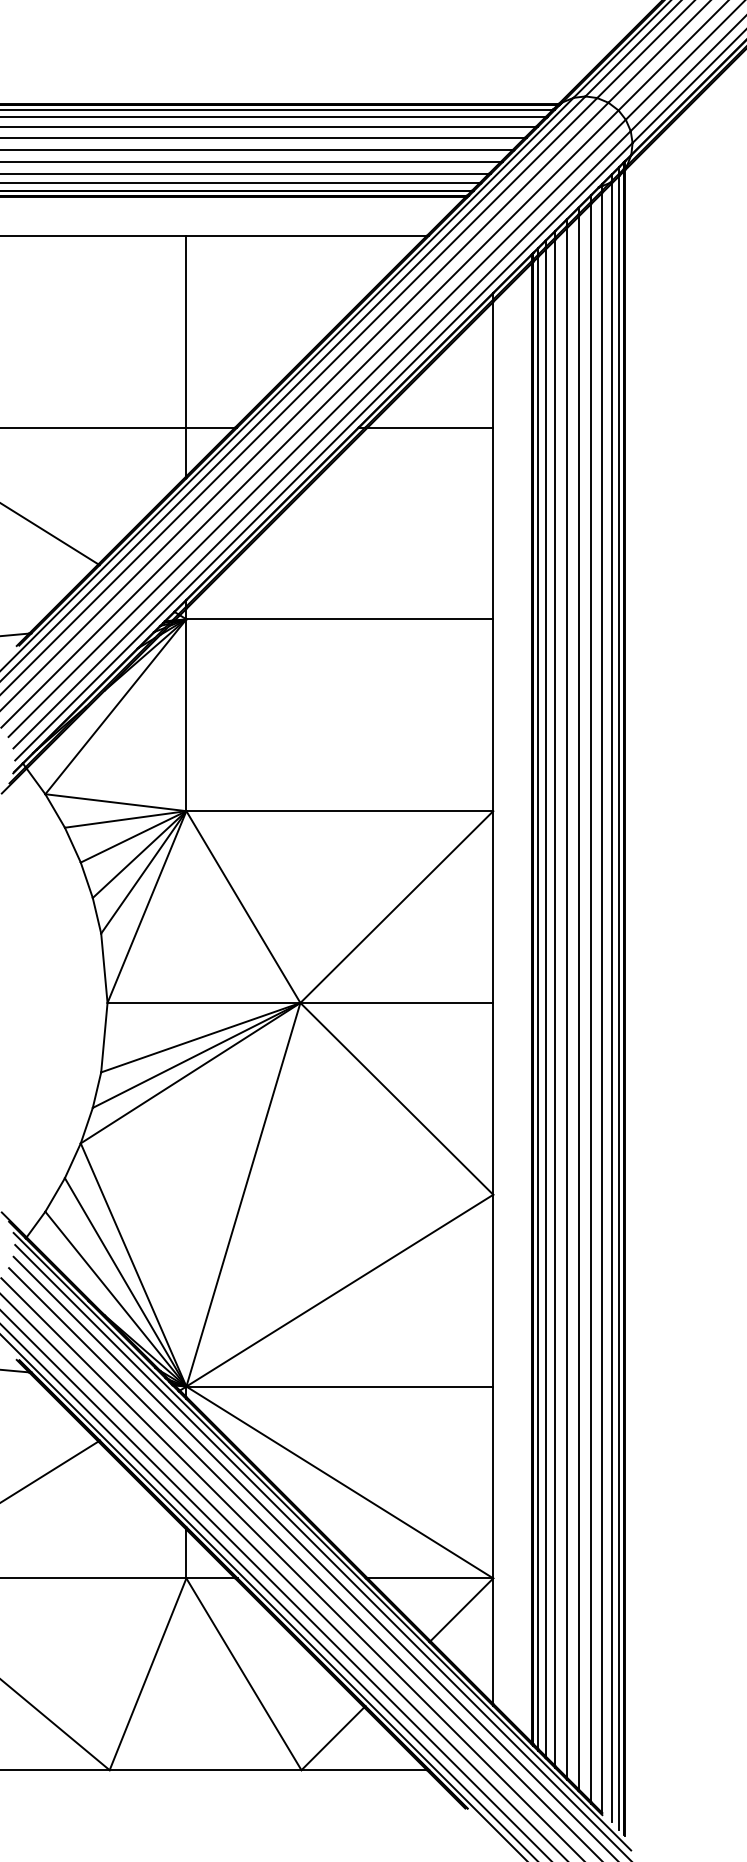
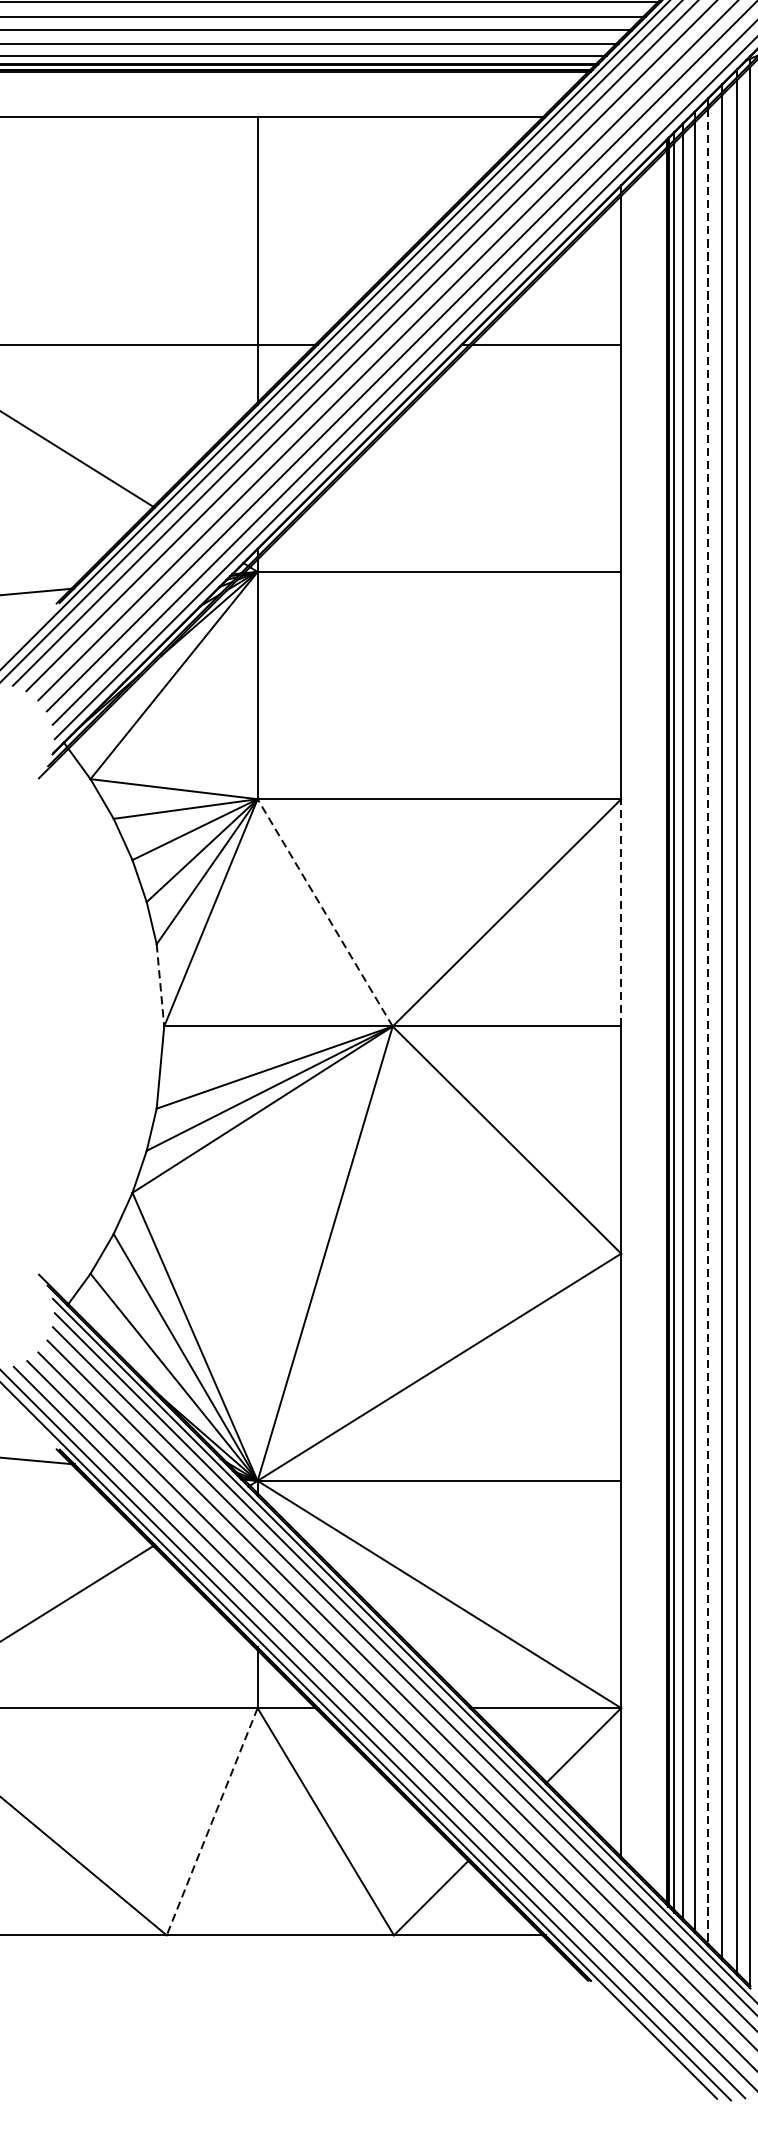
line: (243, 907) -> (325, 913), solid -> dashed
line: (493, 907) -> (621, 913), solid -> dashed
line: (104, 968) -> (160, 985), solid -> dashed
line: (566, 1003) -> (707, 1027), solid -> dashed
line: (147, 1674) -> (211, 1822), solid -> dashed

